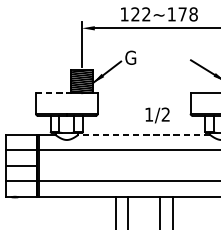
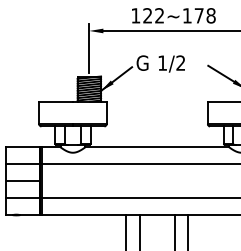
line: (51, 92) -> (56, 101), dashed -> solid
text: (157, 115) -> (171, 63), moved
line: (144, 135) -> (157, 147), dashed -> solid

